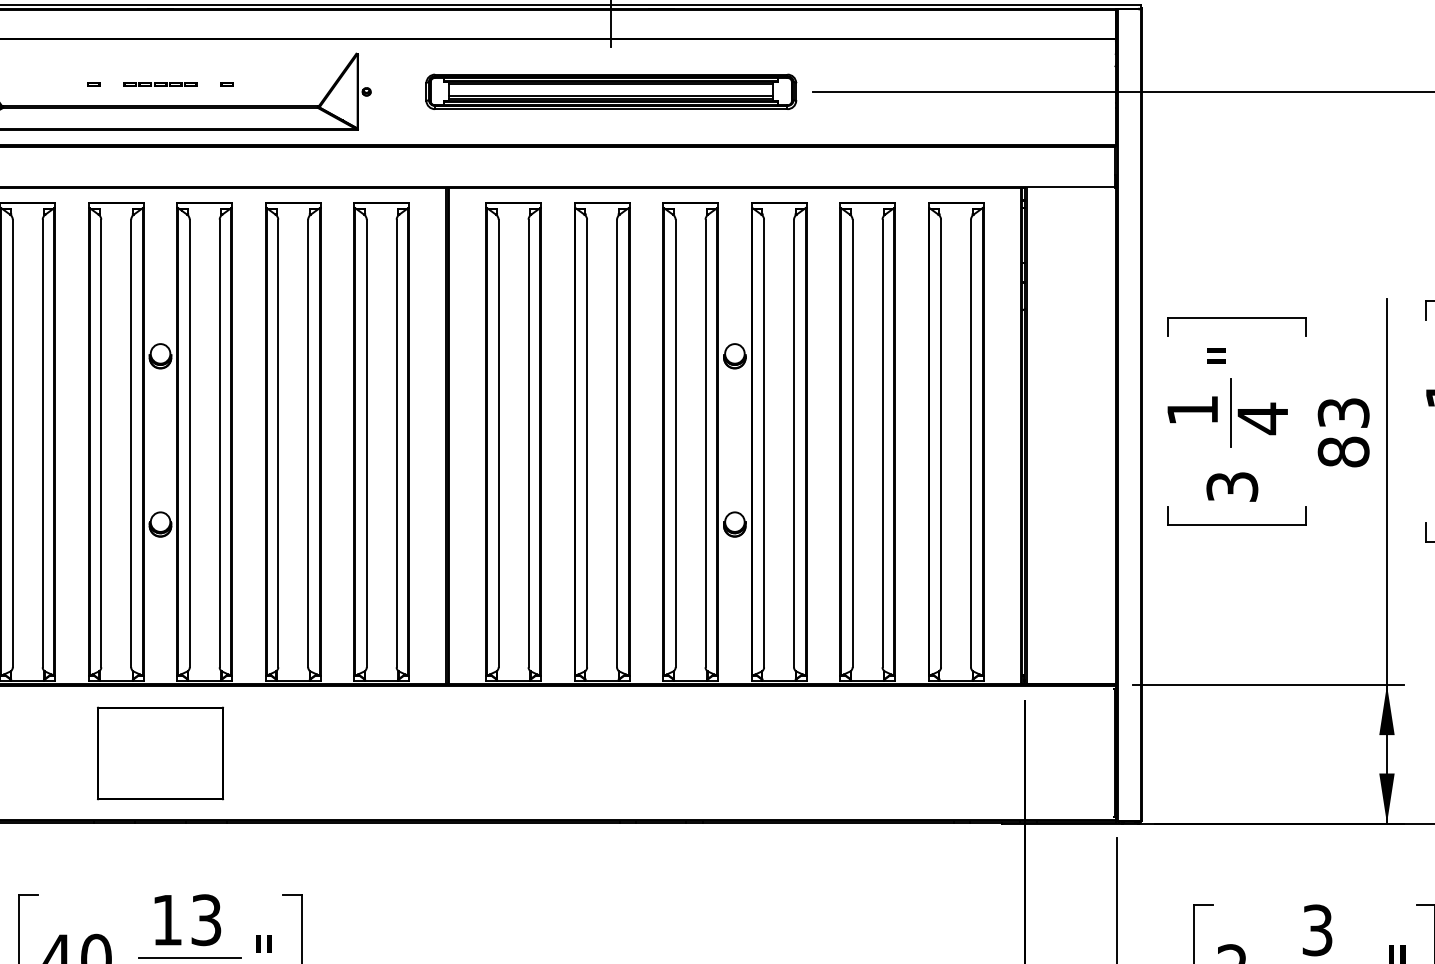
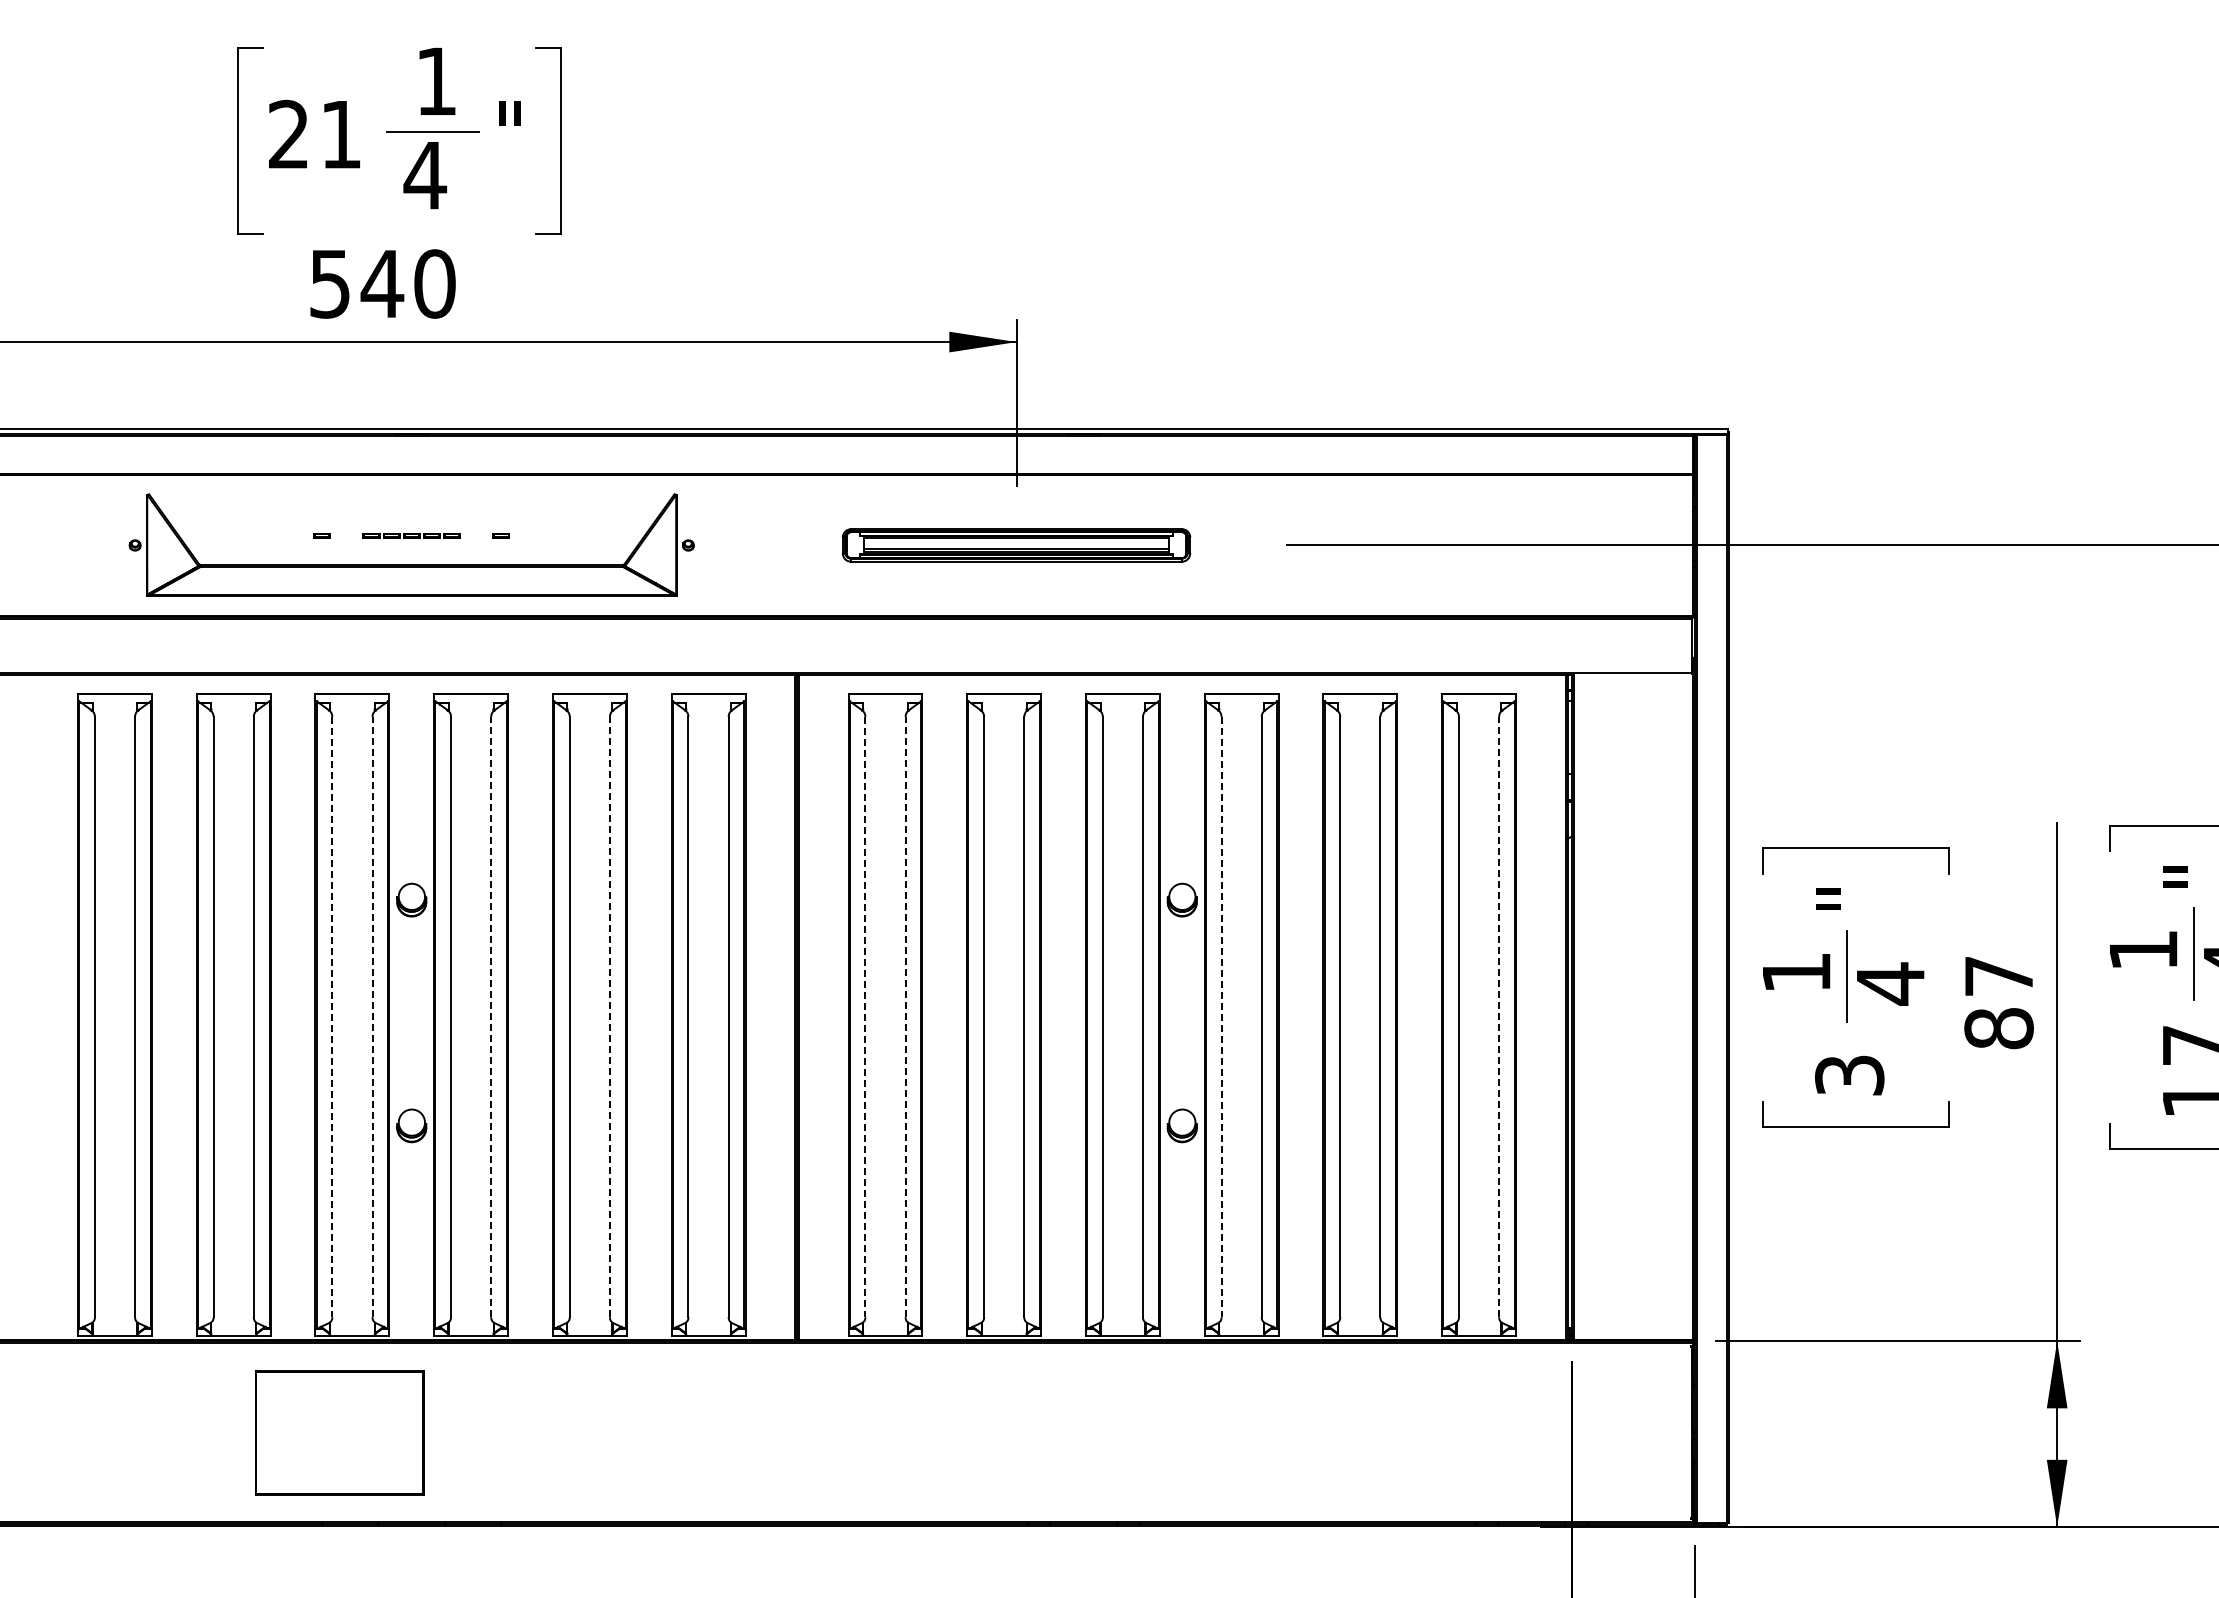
part: (611, 91) -> (1016, 545), size x0.7
text: (1343, 413) -> (1998, 976), 83 -> 87
line: (101, 443) -> (332, 1017), solid -> dashed
line: (131, 443) -> (372, 1016), solid -> dashed
line: (219, 443) -> (491, 1016), solid -> dashed
line: (307, 443) -> (609, 1016), solid -> dashed
line: (498, 443) -> (865, 1017), solid -> dashed
line: (528, 443) -> (905, 1016), solid -> dashed
line: (764, 443) -> (1221, 1017), solid -> dashed
line: (971, 443) -> (1499, 1016), solid -> dashed
part: (160, 753) -> (339, 1432), moved

